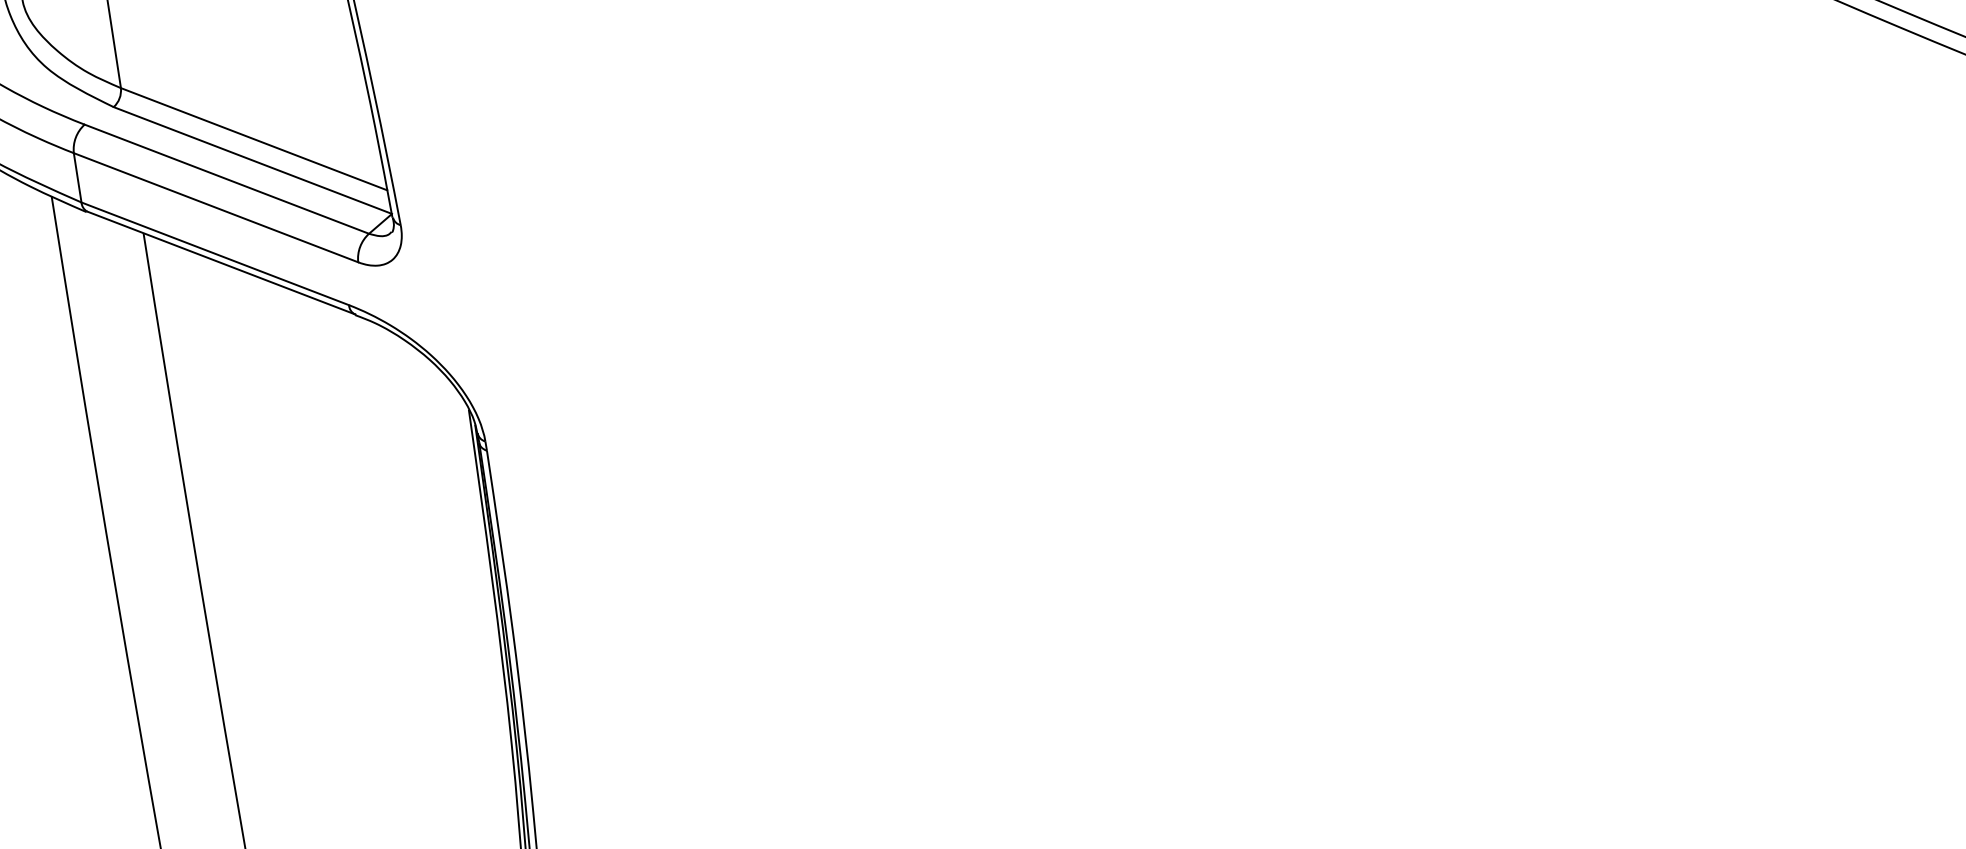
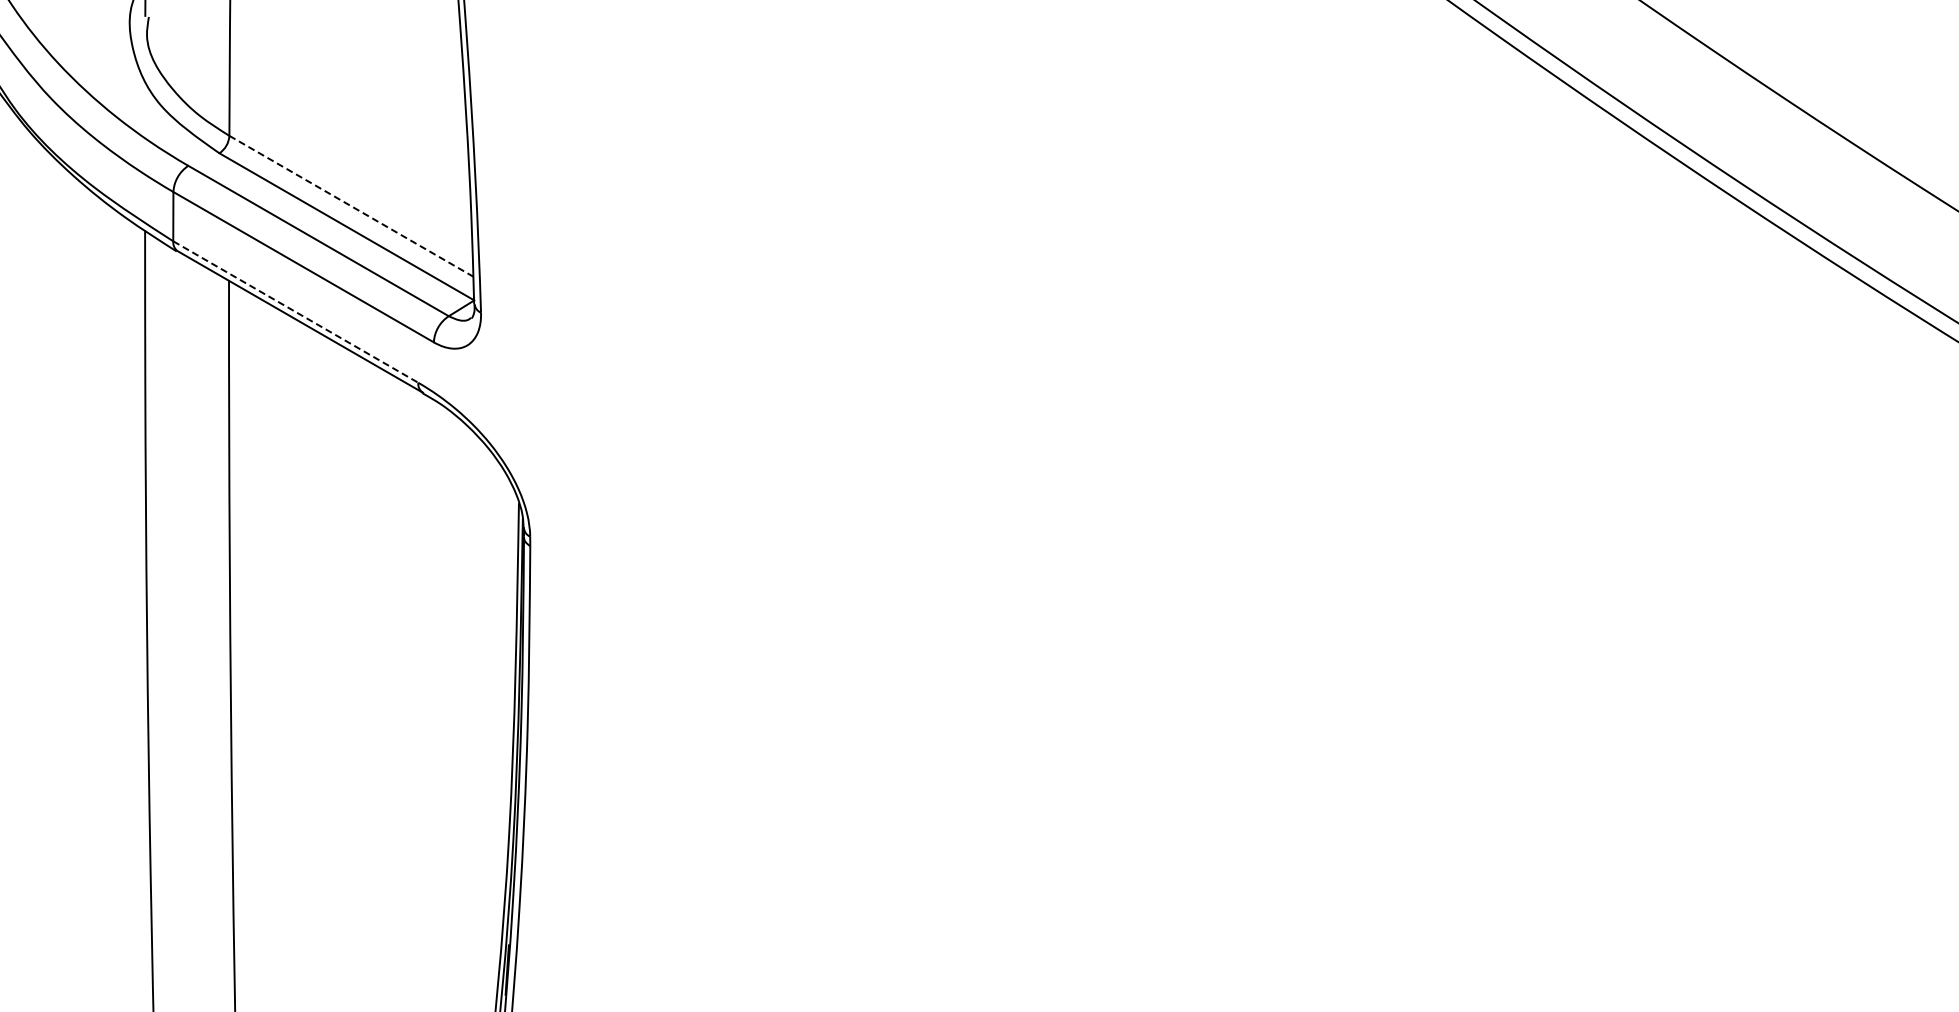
line: (254, 139) -> (351, 206), solid -> dashed
line: (216, 254) -> (296, 312), solid -> dashed

